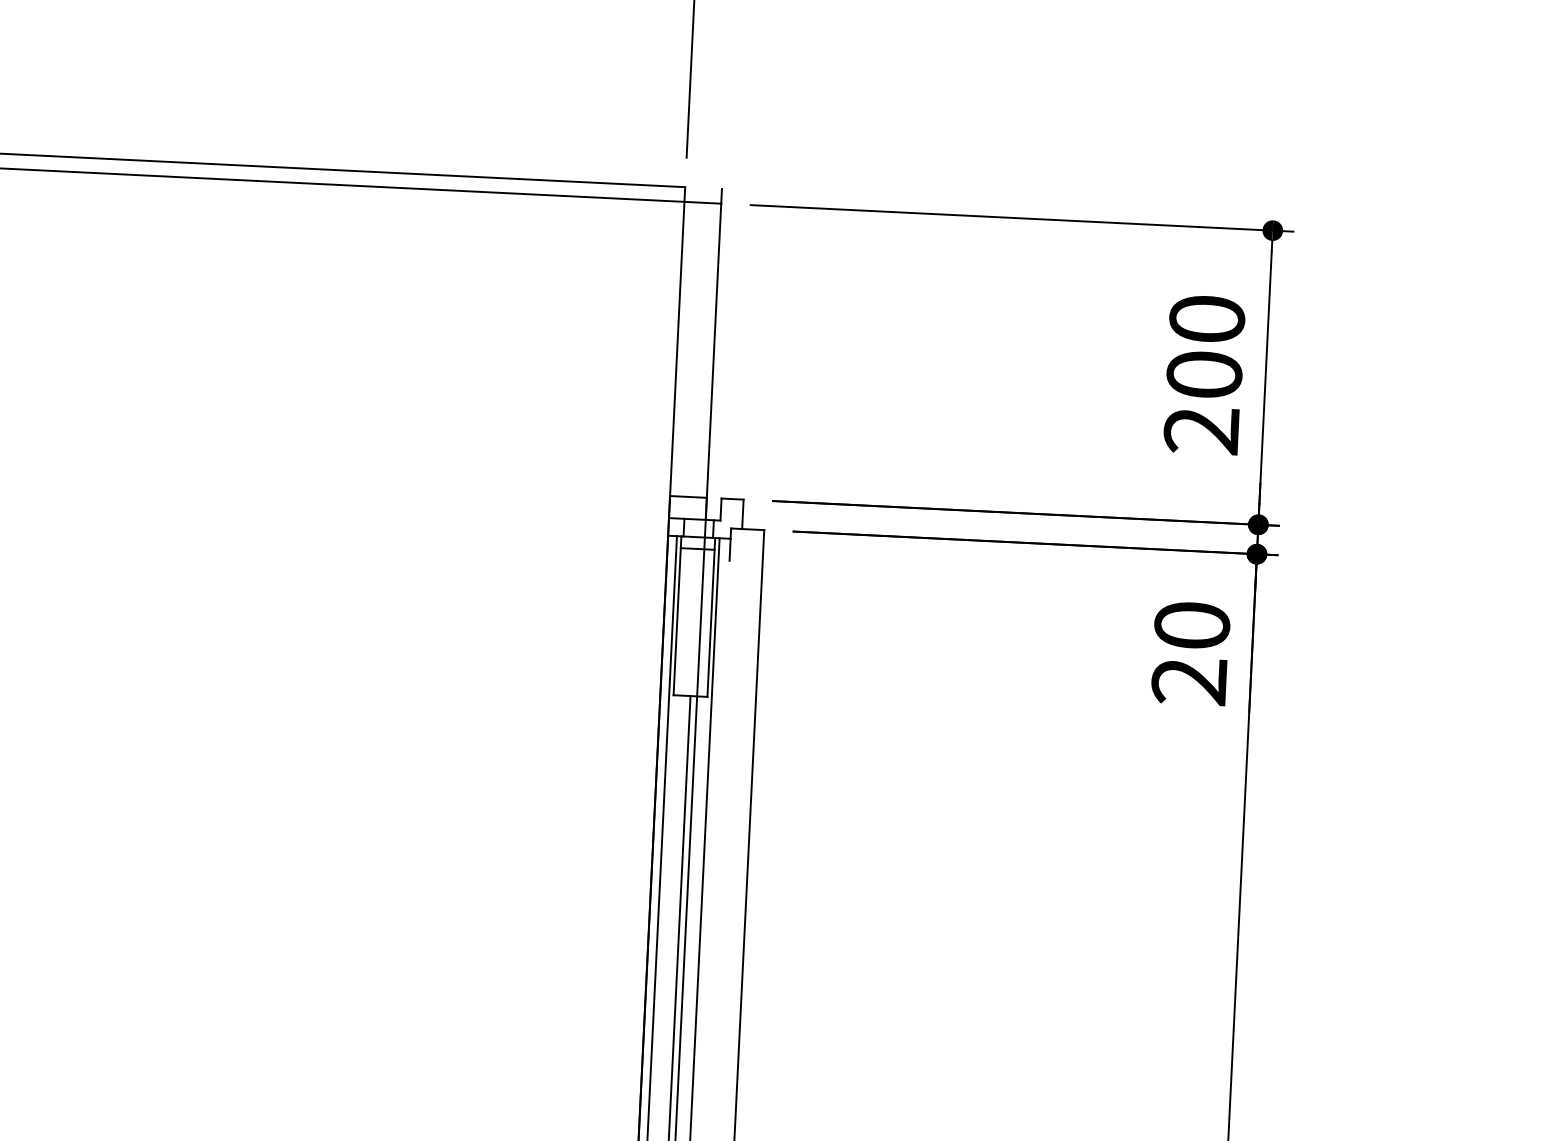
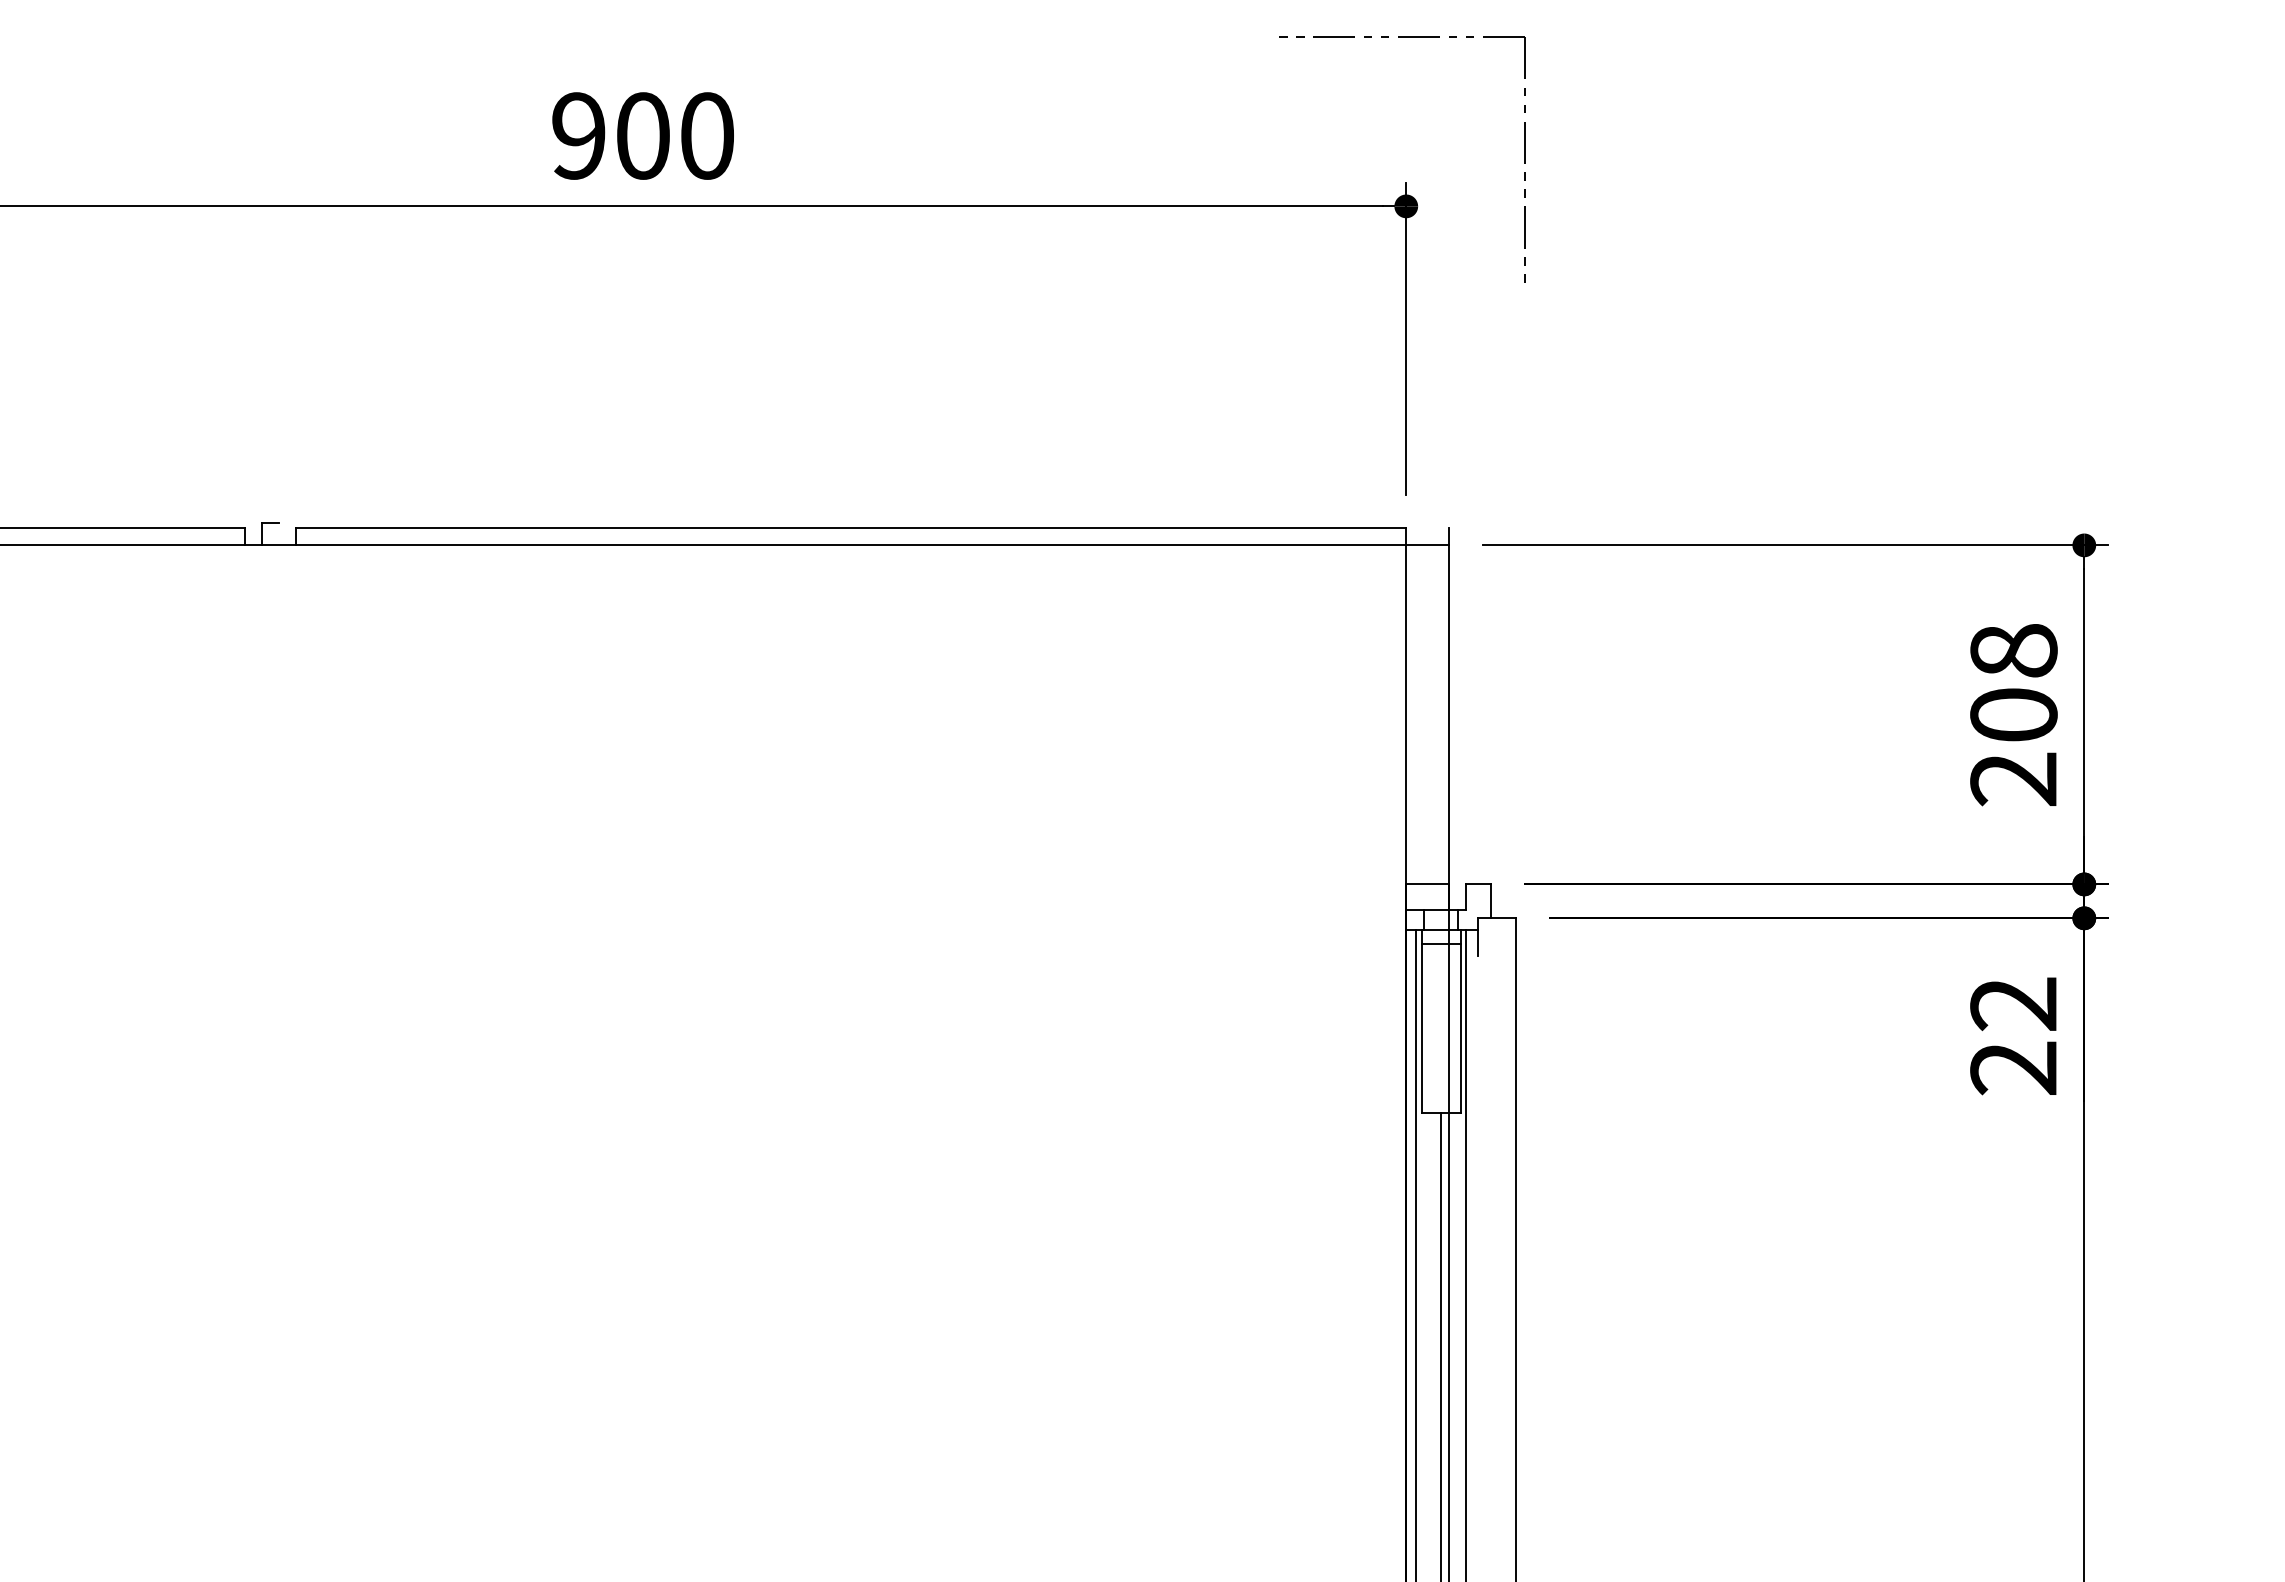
text: (1206, 318) -> (2013, 650), 200 -> 208
text: (1191, 625) -> (2013, 1004), 20 -> 22

